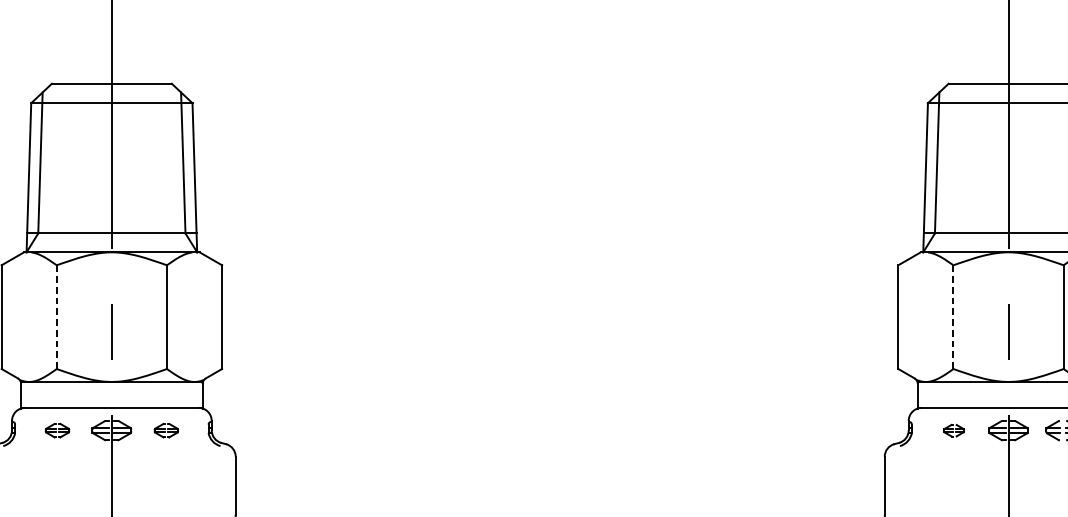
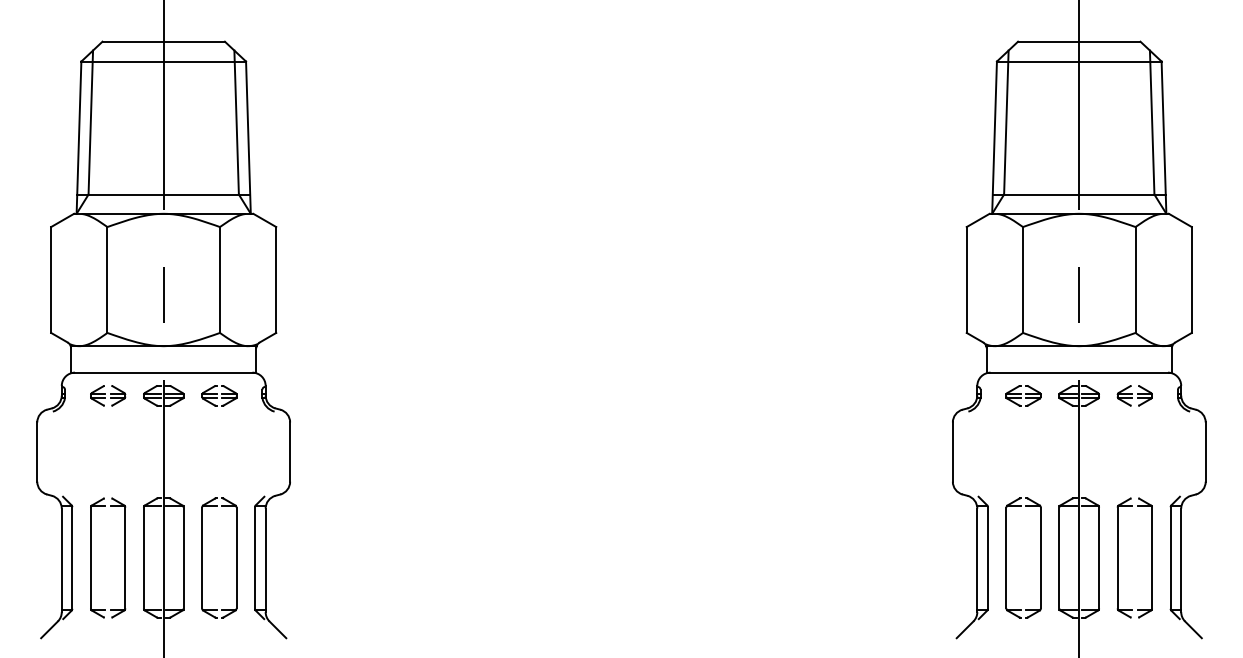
line: (56, 316) -> (107, 279), dashed -> solid
line: (953, 316) -> (1023, 279), dashed -> solid
part: (57, 430) -> (108, 395), size x1.43
part: (166, 430) -> (219, 395), size x1.43
part: (953, 430) -> (1023, 395), size x1.67

